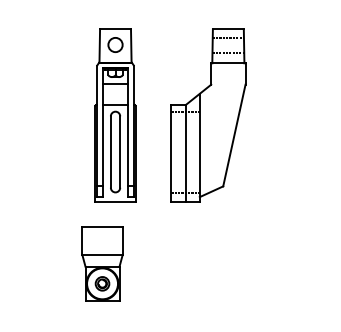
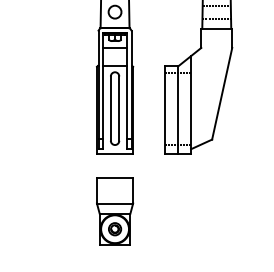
part: (102, 263) -> (115, 210), moved

